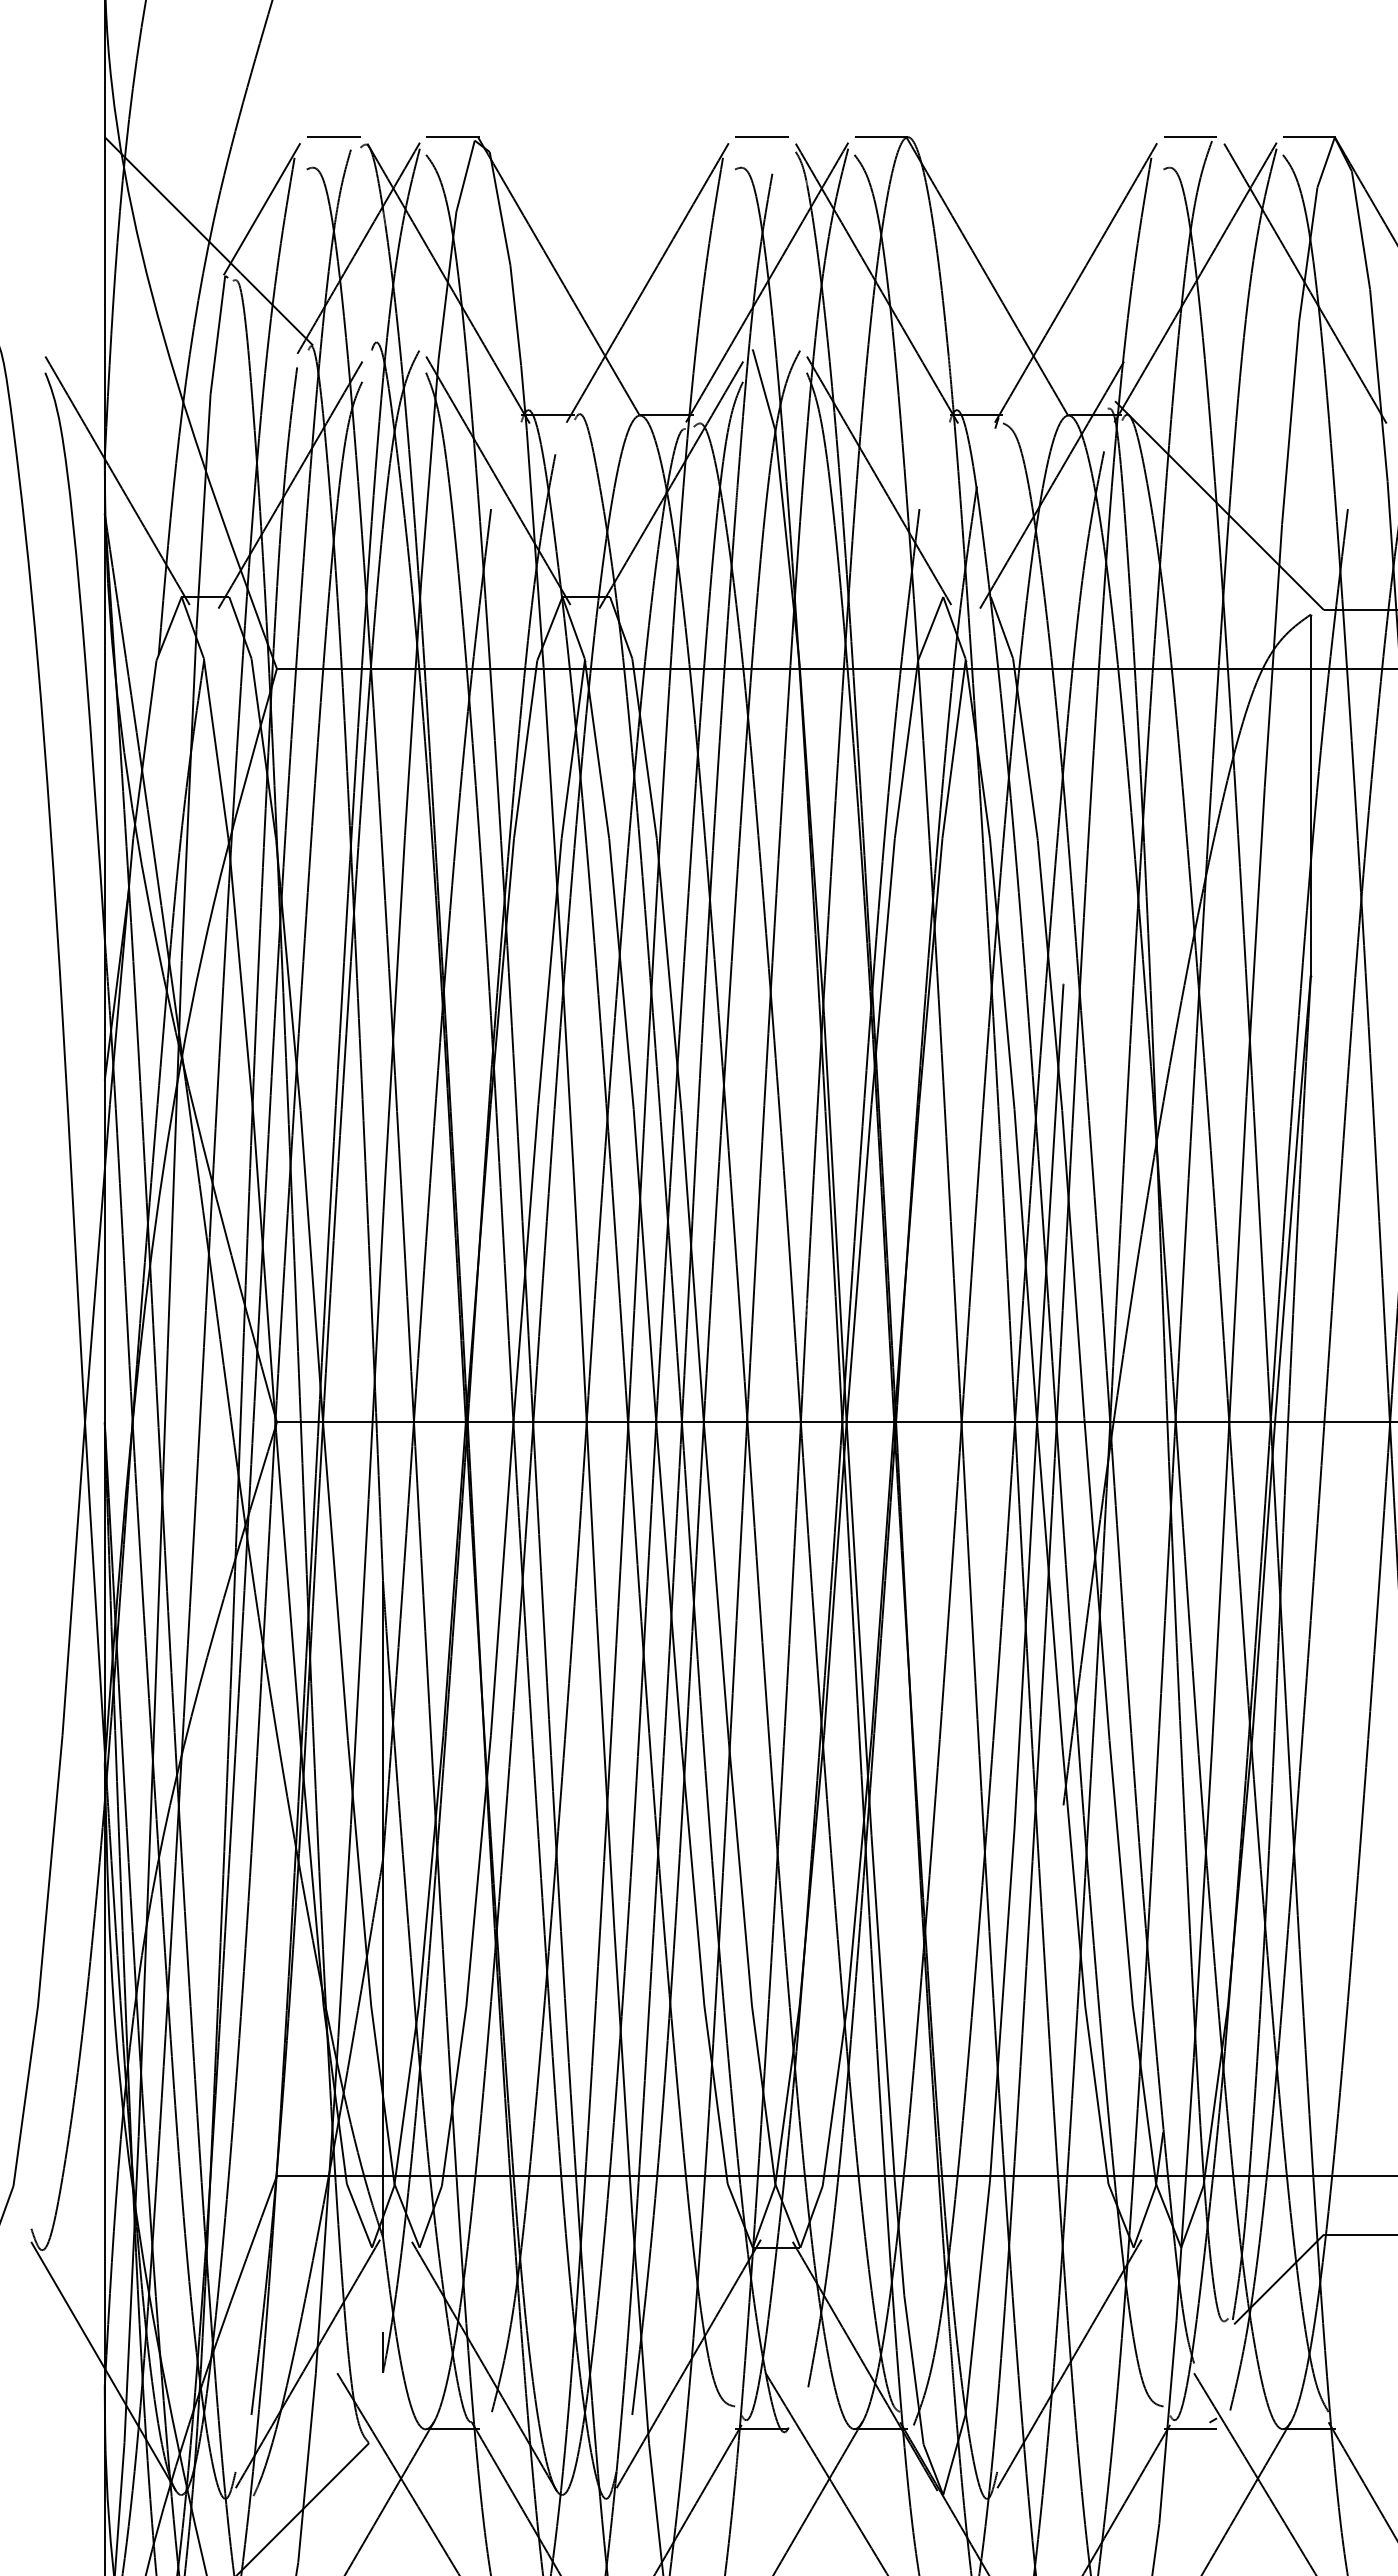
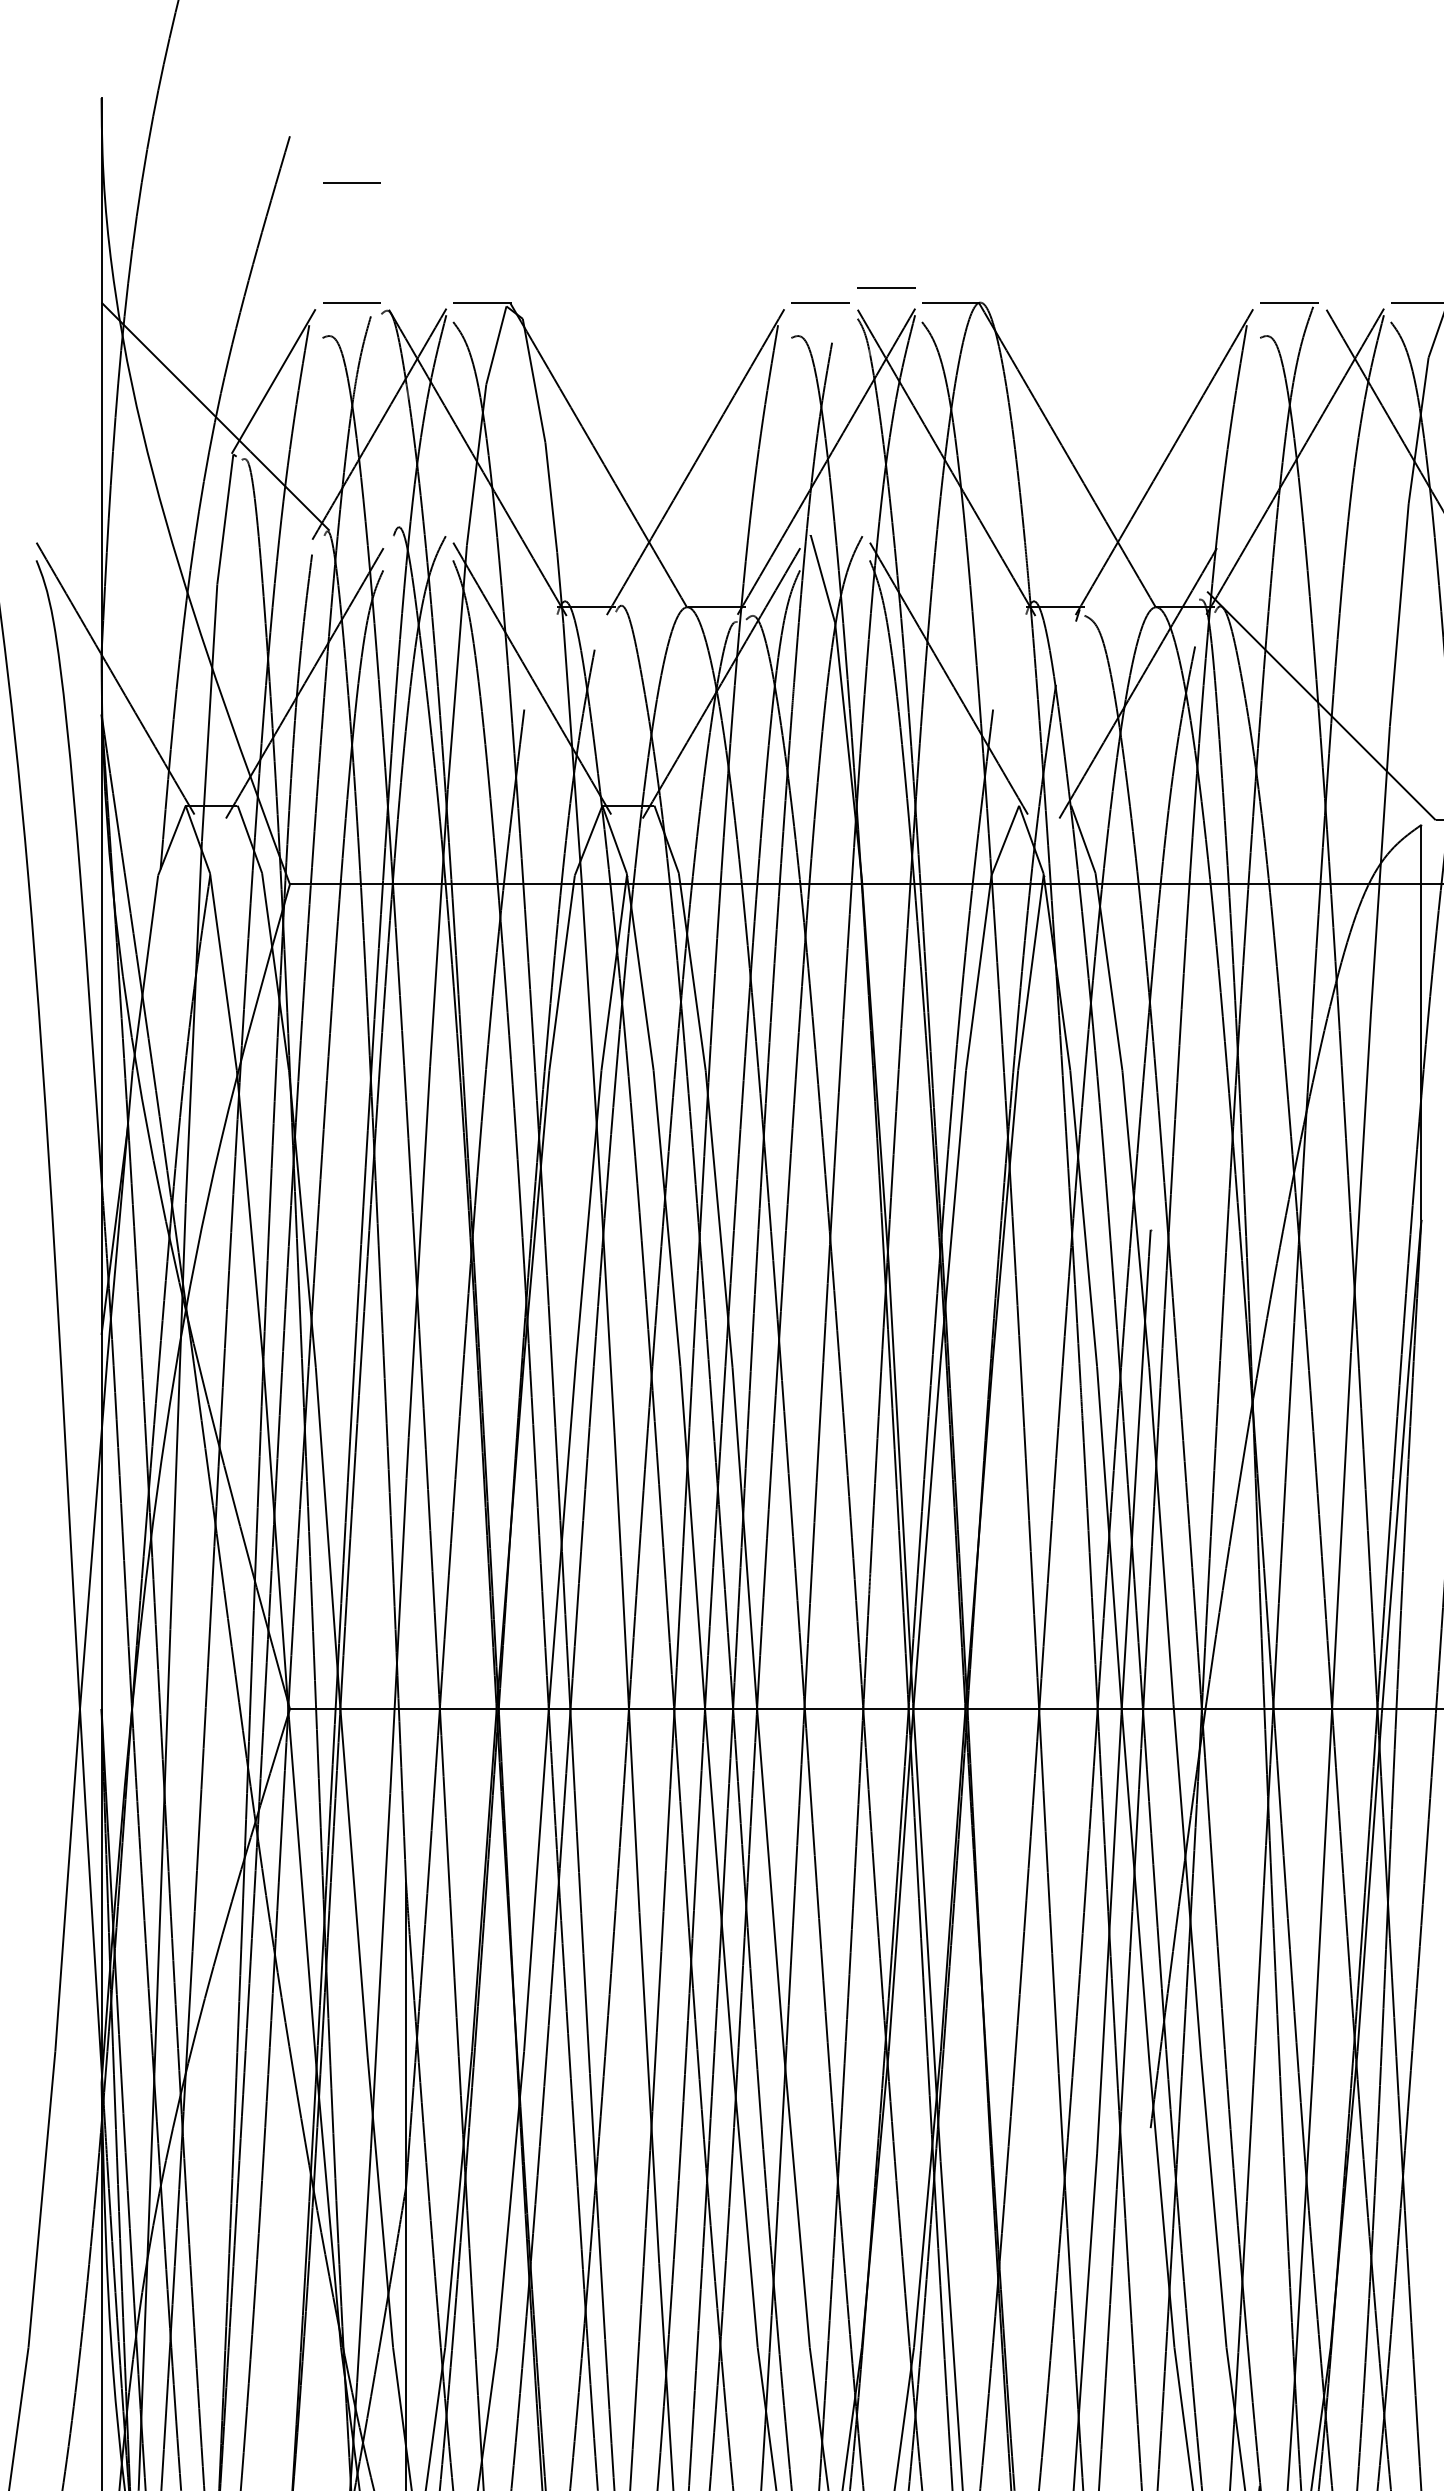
line: (333, 27) -> (351, 182), added
line: (821, 123) -> (885, 287), added

